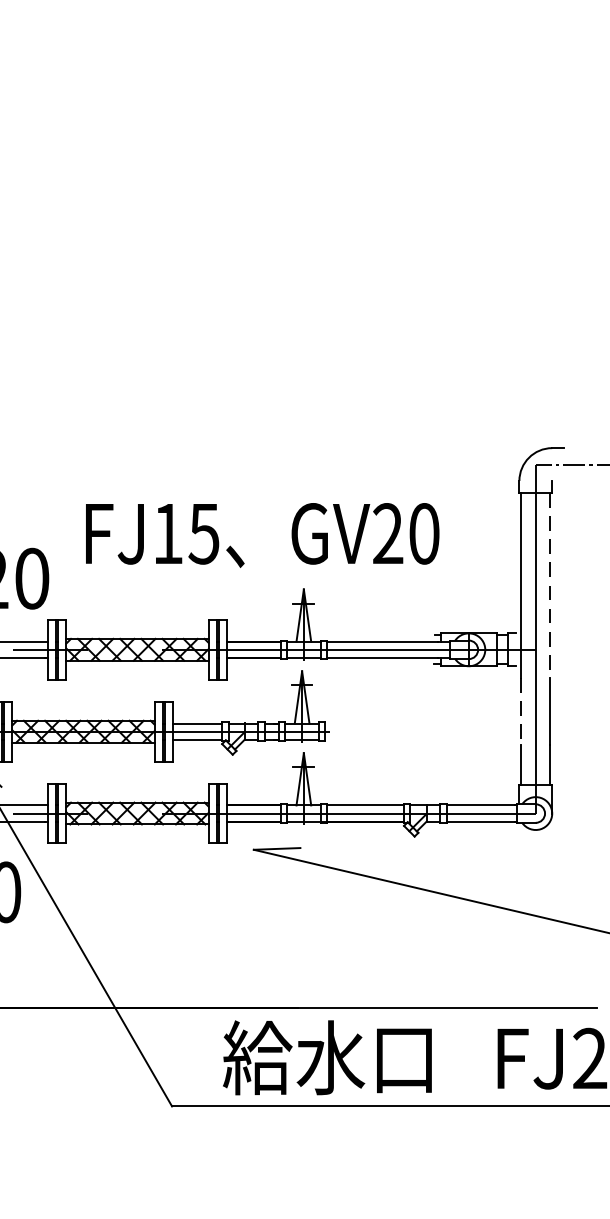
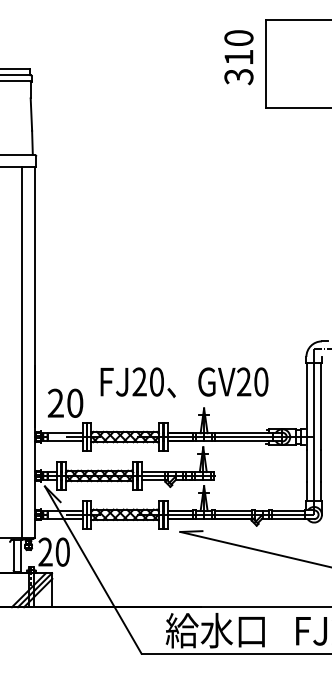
text: (184, 532) -> (147, 381), FJ15 -> FJ20
line: (551, 585) -> (321, 406), dashed -> solid
line: (521, 711) -> (307, 466), dashed -> solid

